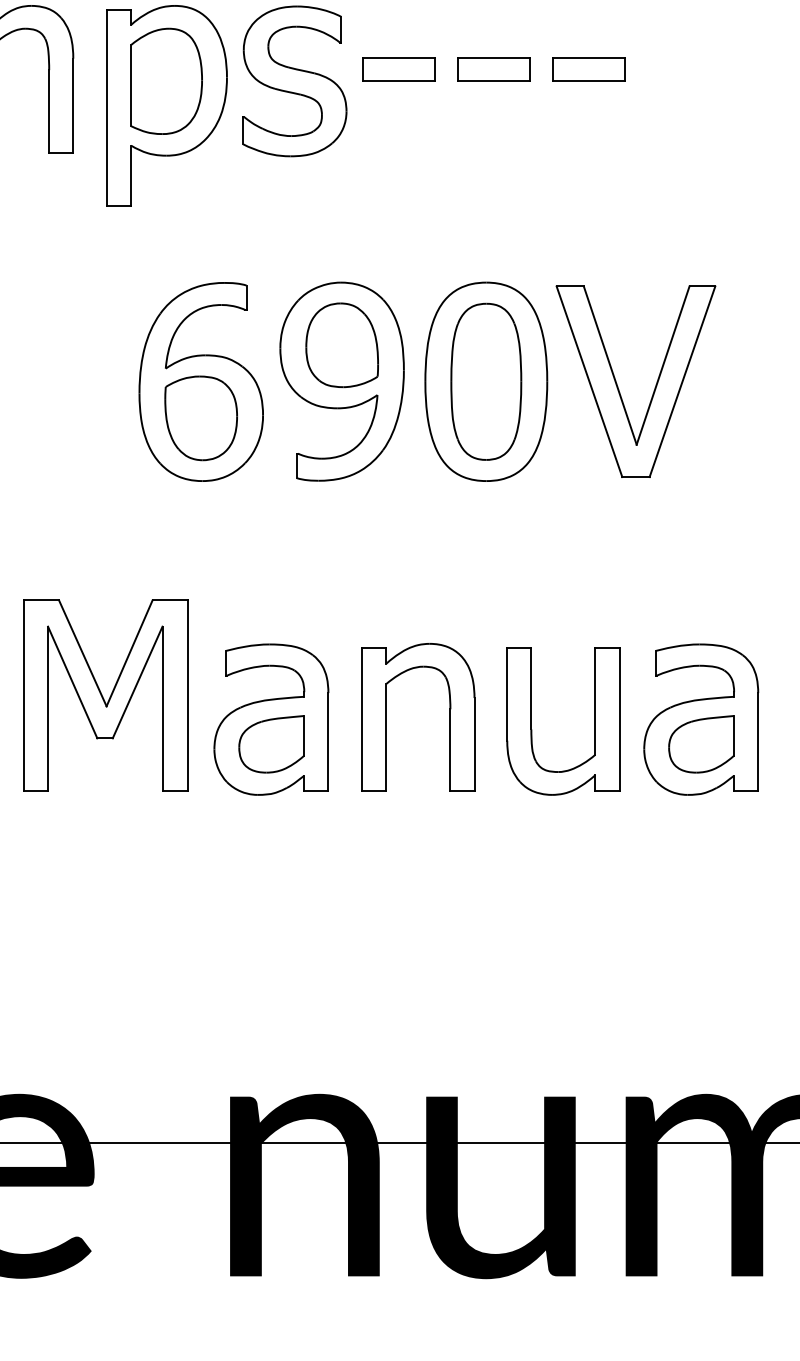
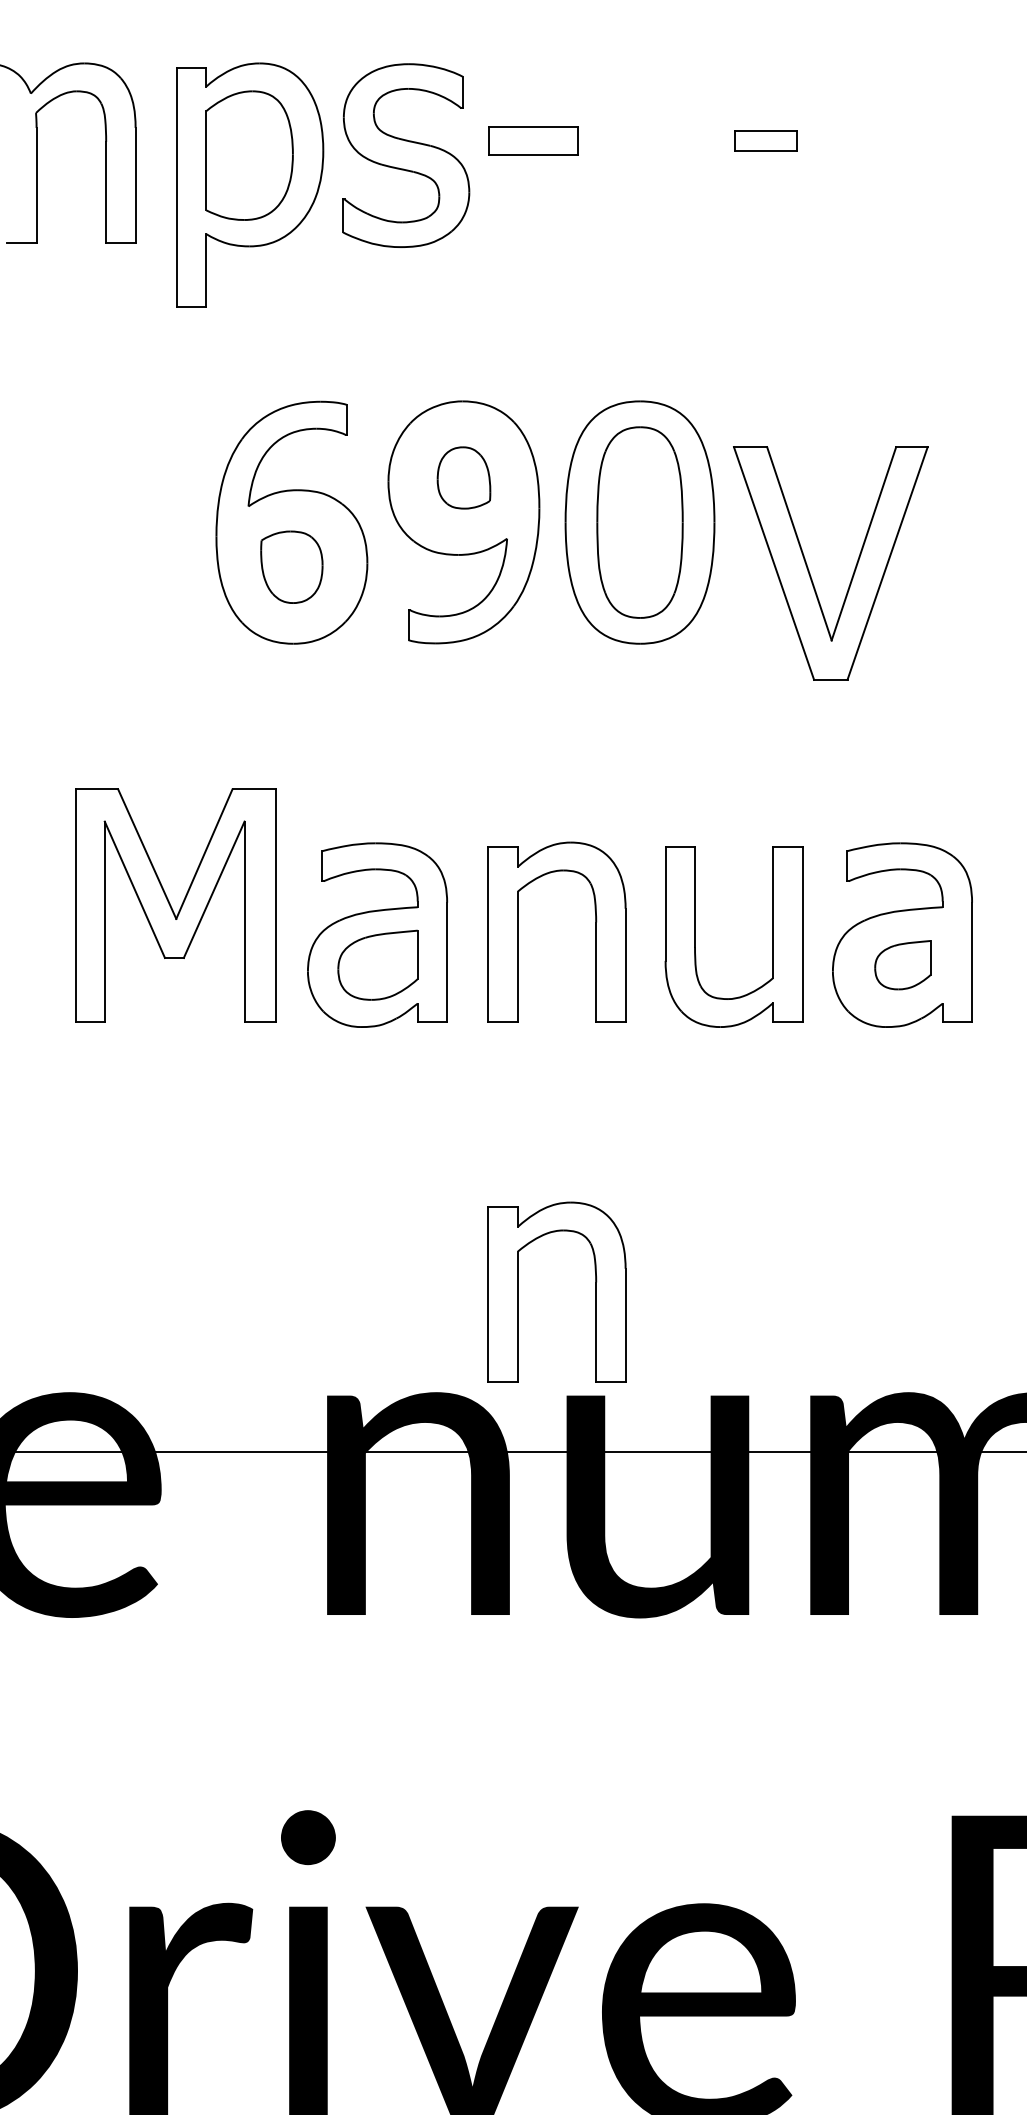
part: (494, 68) -> (649, 140), removed
part: (589, 68) -> (765, 140), size x0.7
part: (341, 344) -> (463, 477), size x0.6
part: (618, 387) -> (809, 570), moved
part: (200, 418) -> (291, 567), size x0.7
part: (701, 743) -> (902, 964), size x0.7
part: (386, 1011) -> (518, 1291), added

